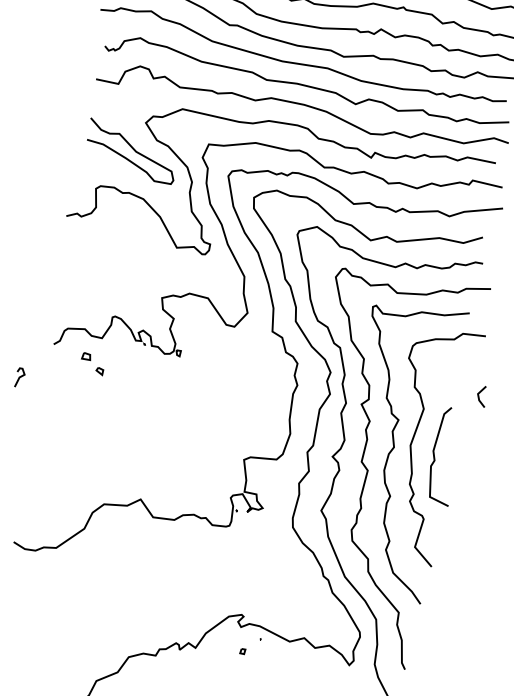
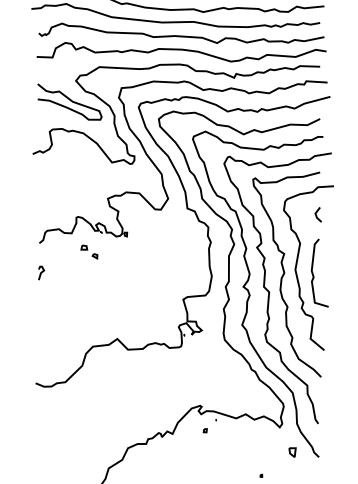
part: (92, 363) -> (89, 251), moved
curve: (20, 376) -> (41, 272), moved
line: (479, 395) -> (316, 214), moved

